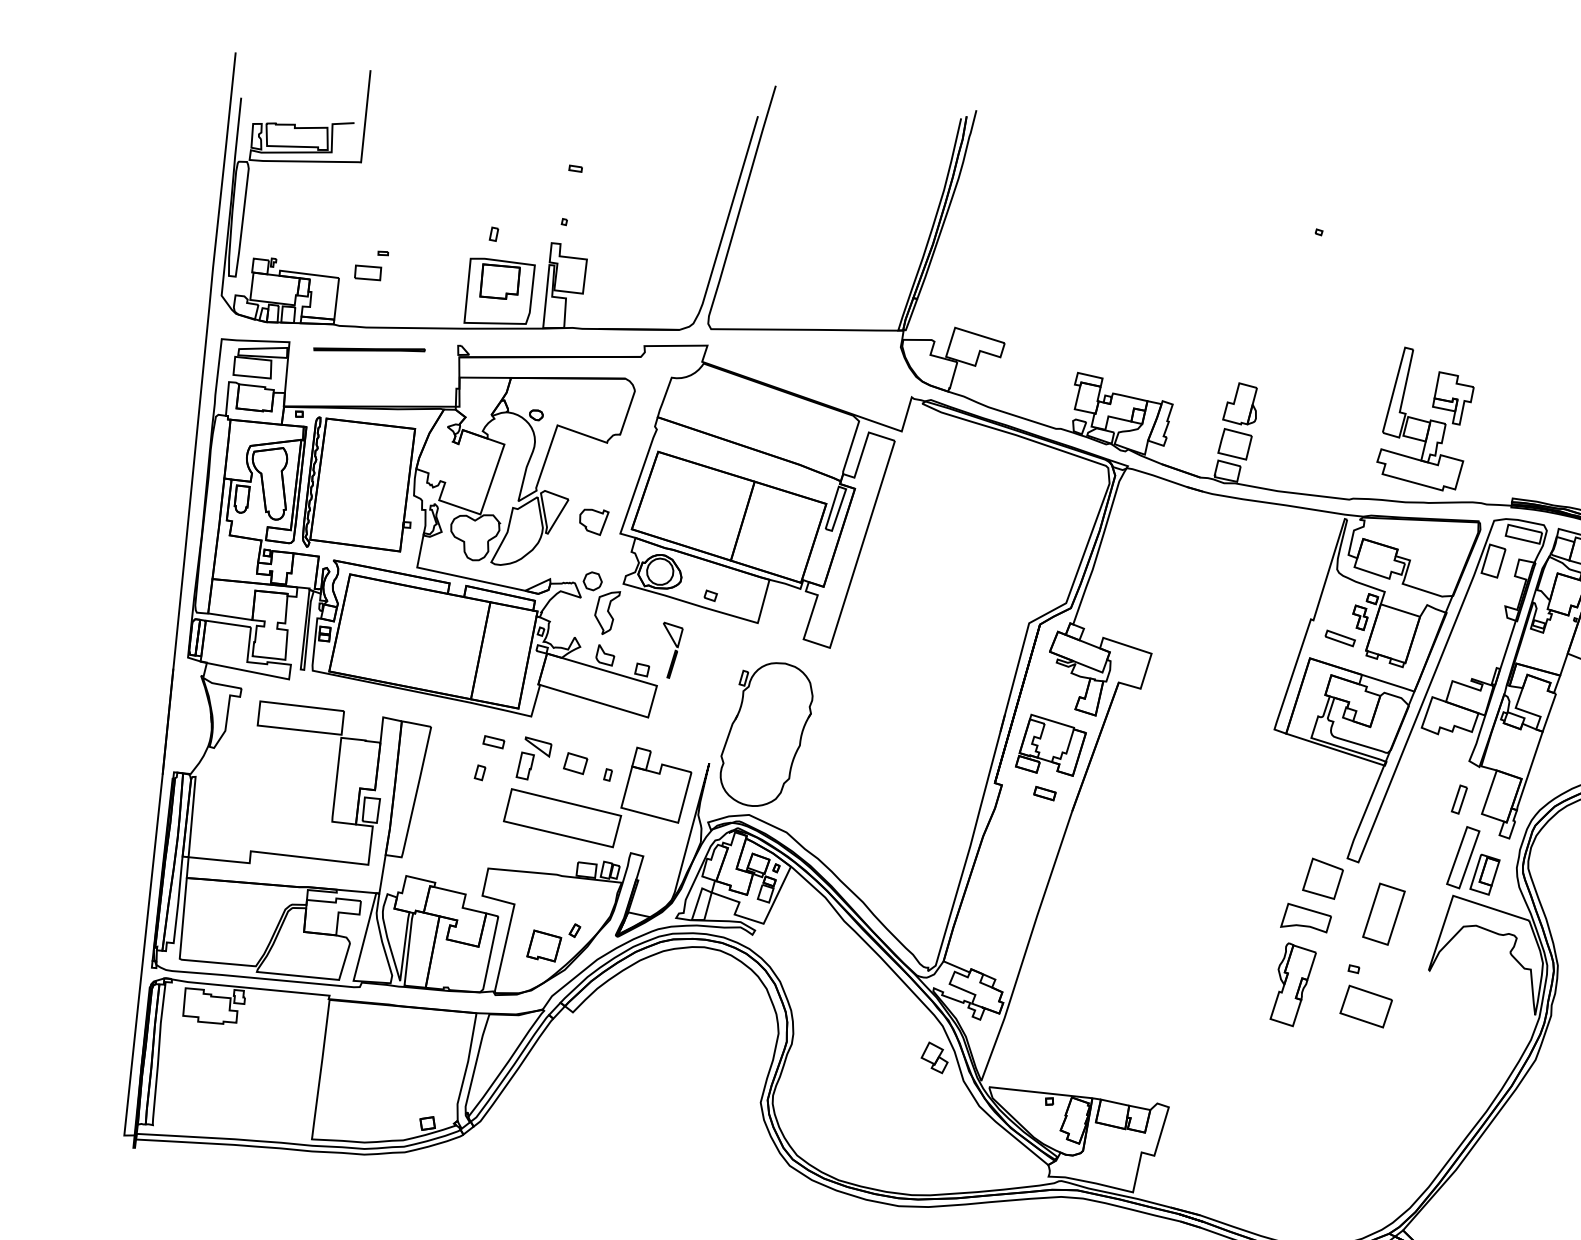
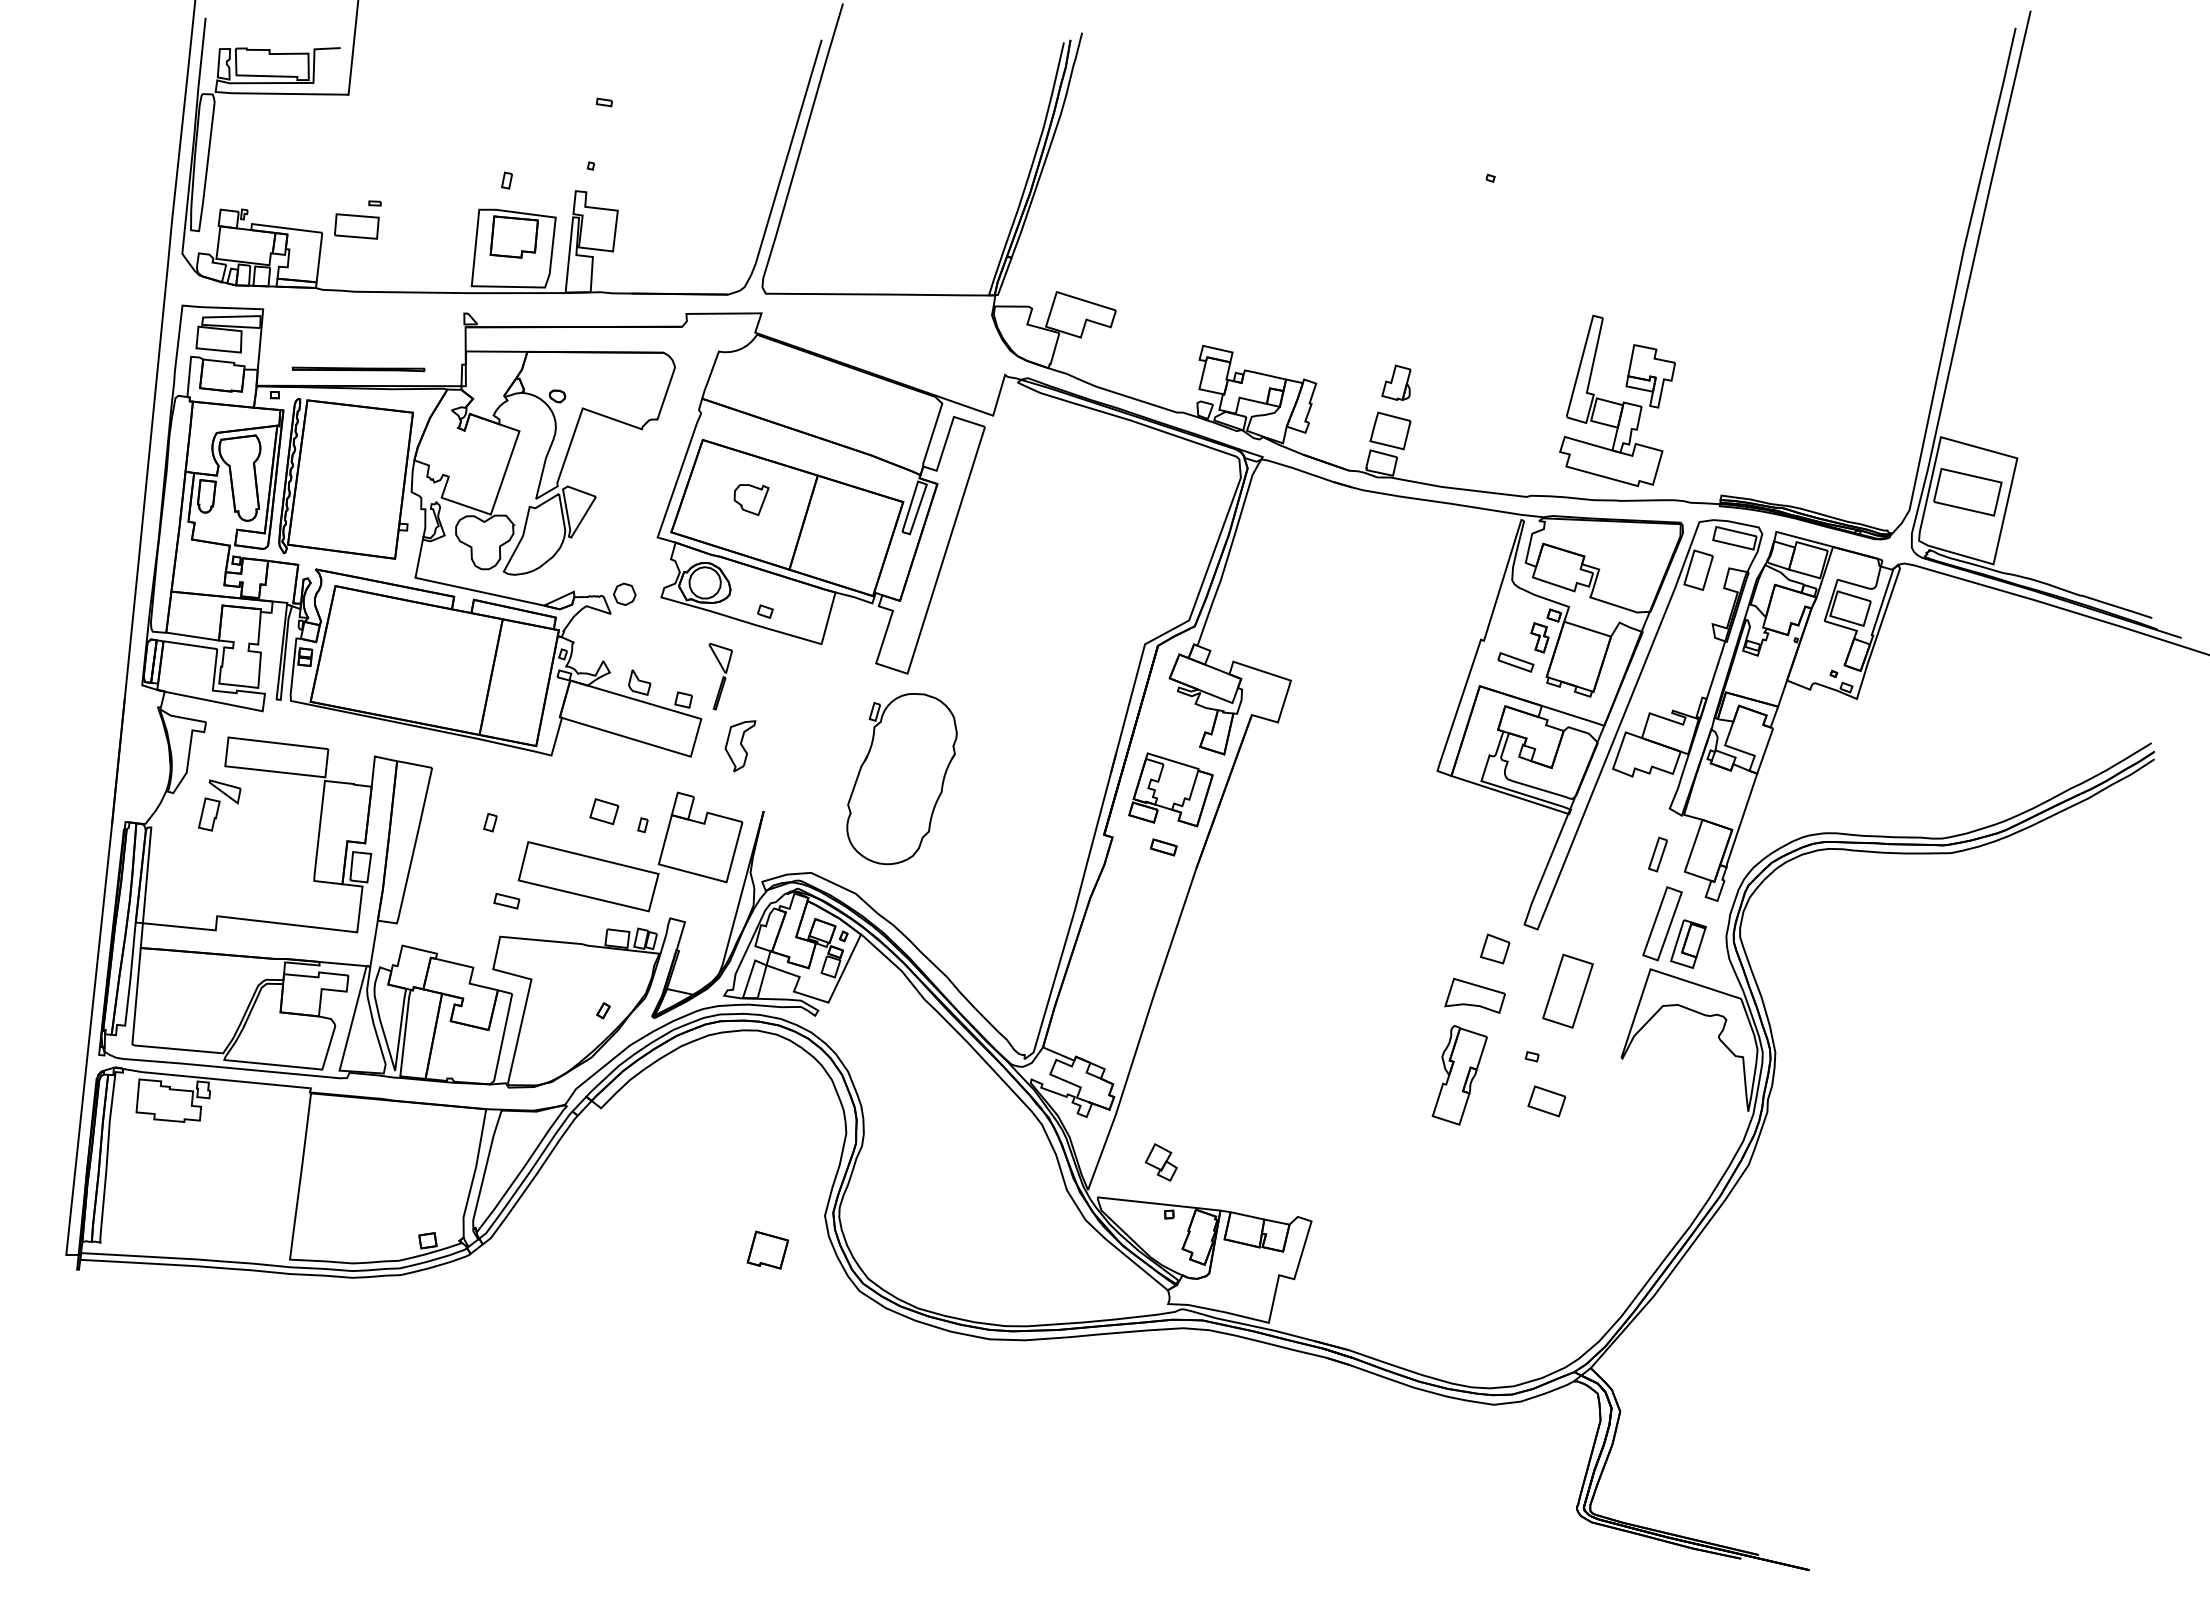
part: (367, 272) -> (356, 226), size x1.4
part: (369, 349) -> (358, 369), moved
part: (1240, 403) -> (1396, 382), size x0.7
part: (594, 522) -> (751, 500), moved
part: (607, 613) -> (740, 746), moved
part: (766, 734) -> (901, 779), moved
part: (493, 741) -> (506, 900), moved
part: (533, 758) -> (219, 805), moved
part: (1322, 878) -> (1494, 948), size x0.6
part: (543, 945) -> (767, 1249), moved
part: (1365, 1006) -> (1546, 1101), size x0.6
part: (933, 1057) -> (1160, 1162), moved

